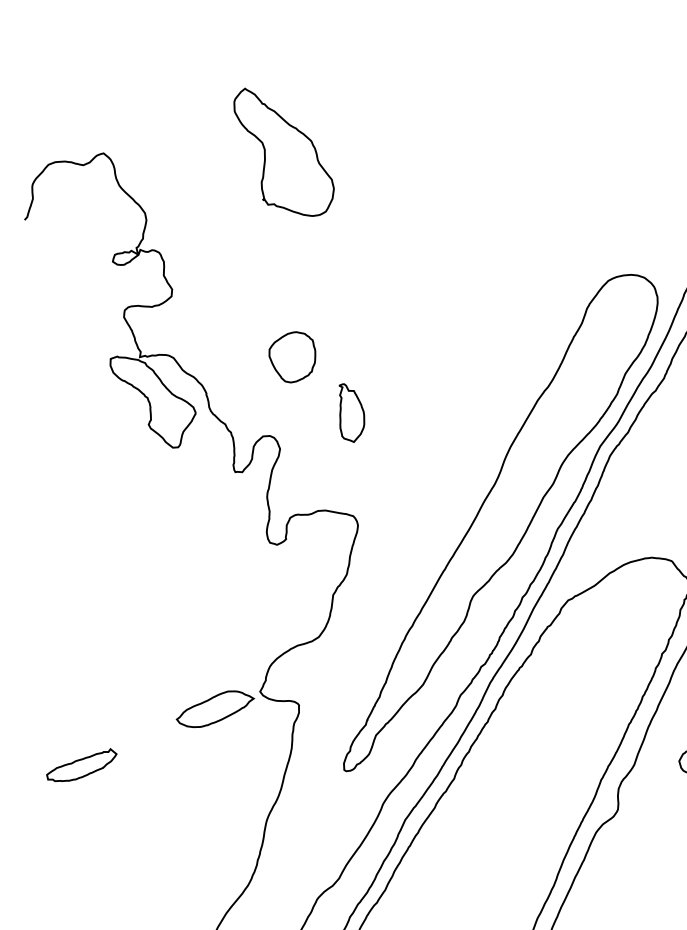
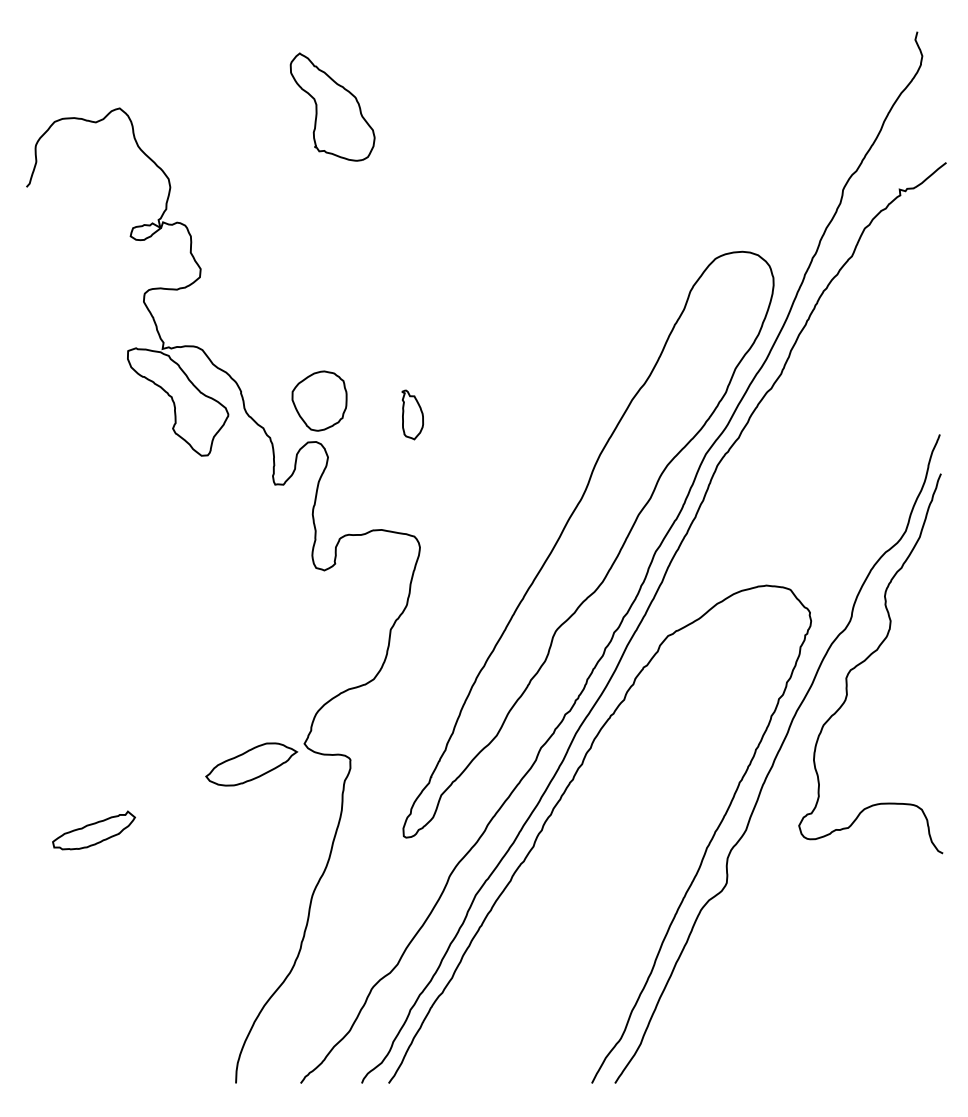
part: (283, 151) -> (332, 106), size x0.71
part: (292, 356) -> (319, 400), moved
part: (351, 412) -> (412, 414), size x0.71

